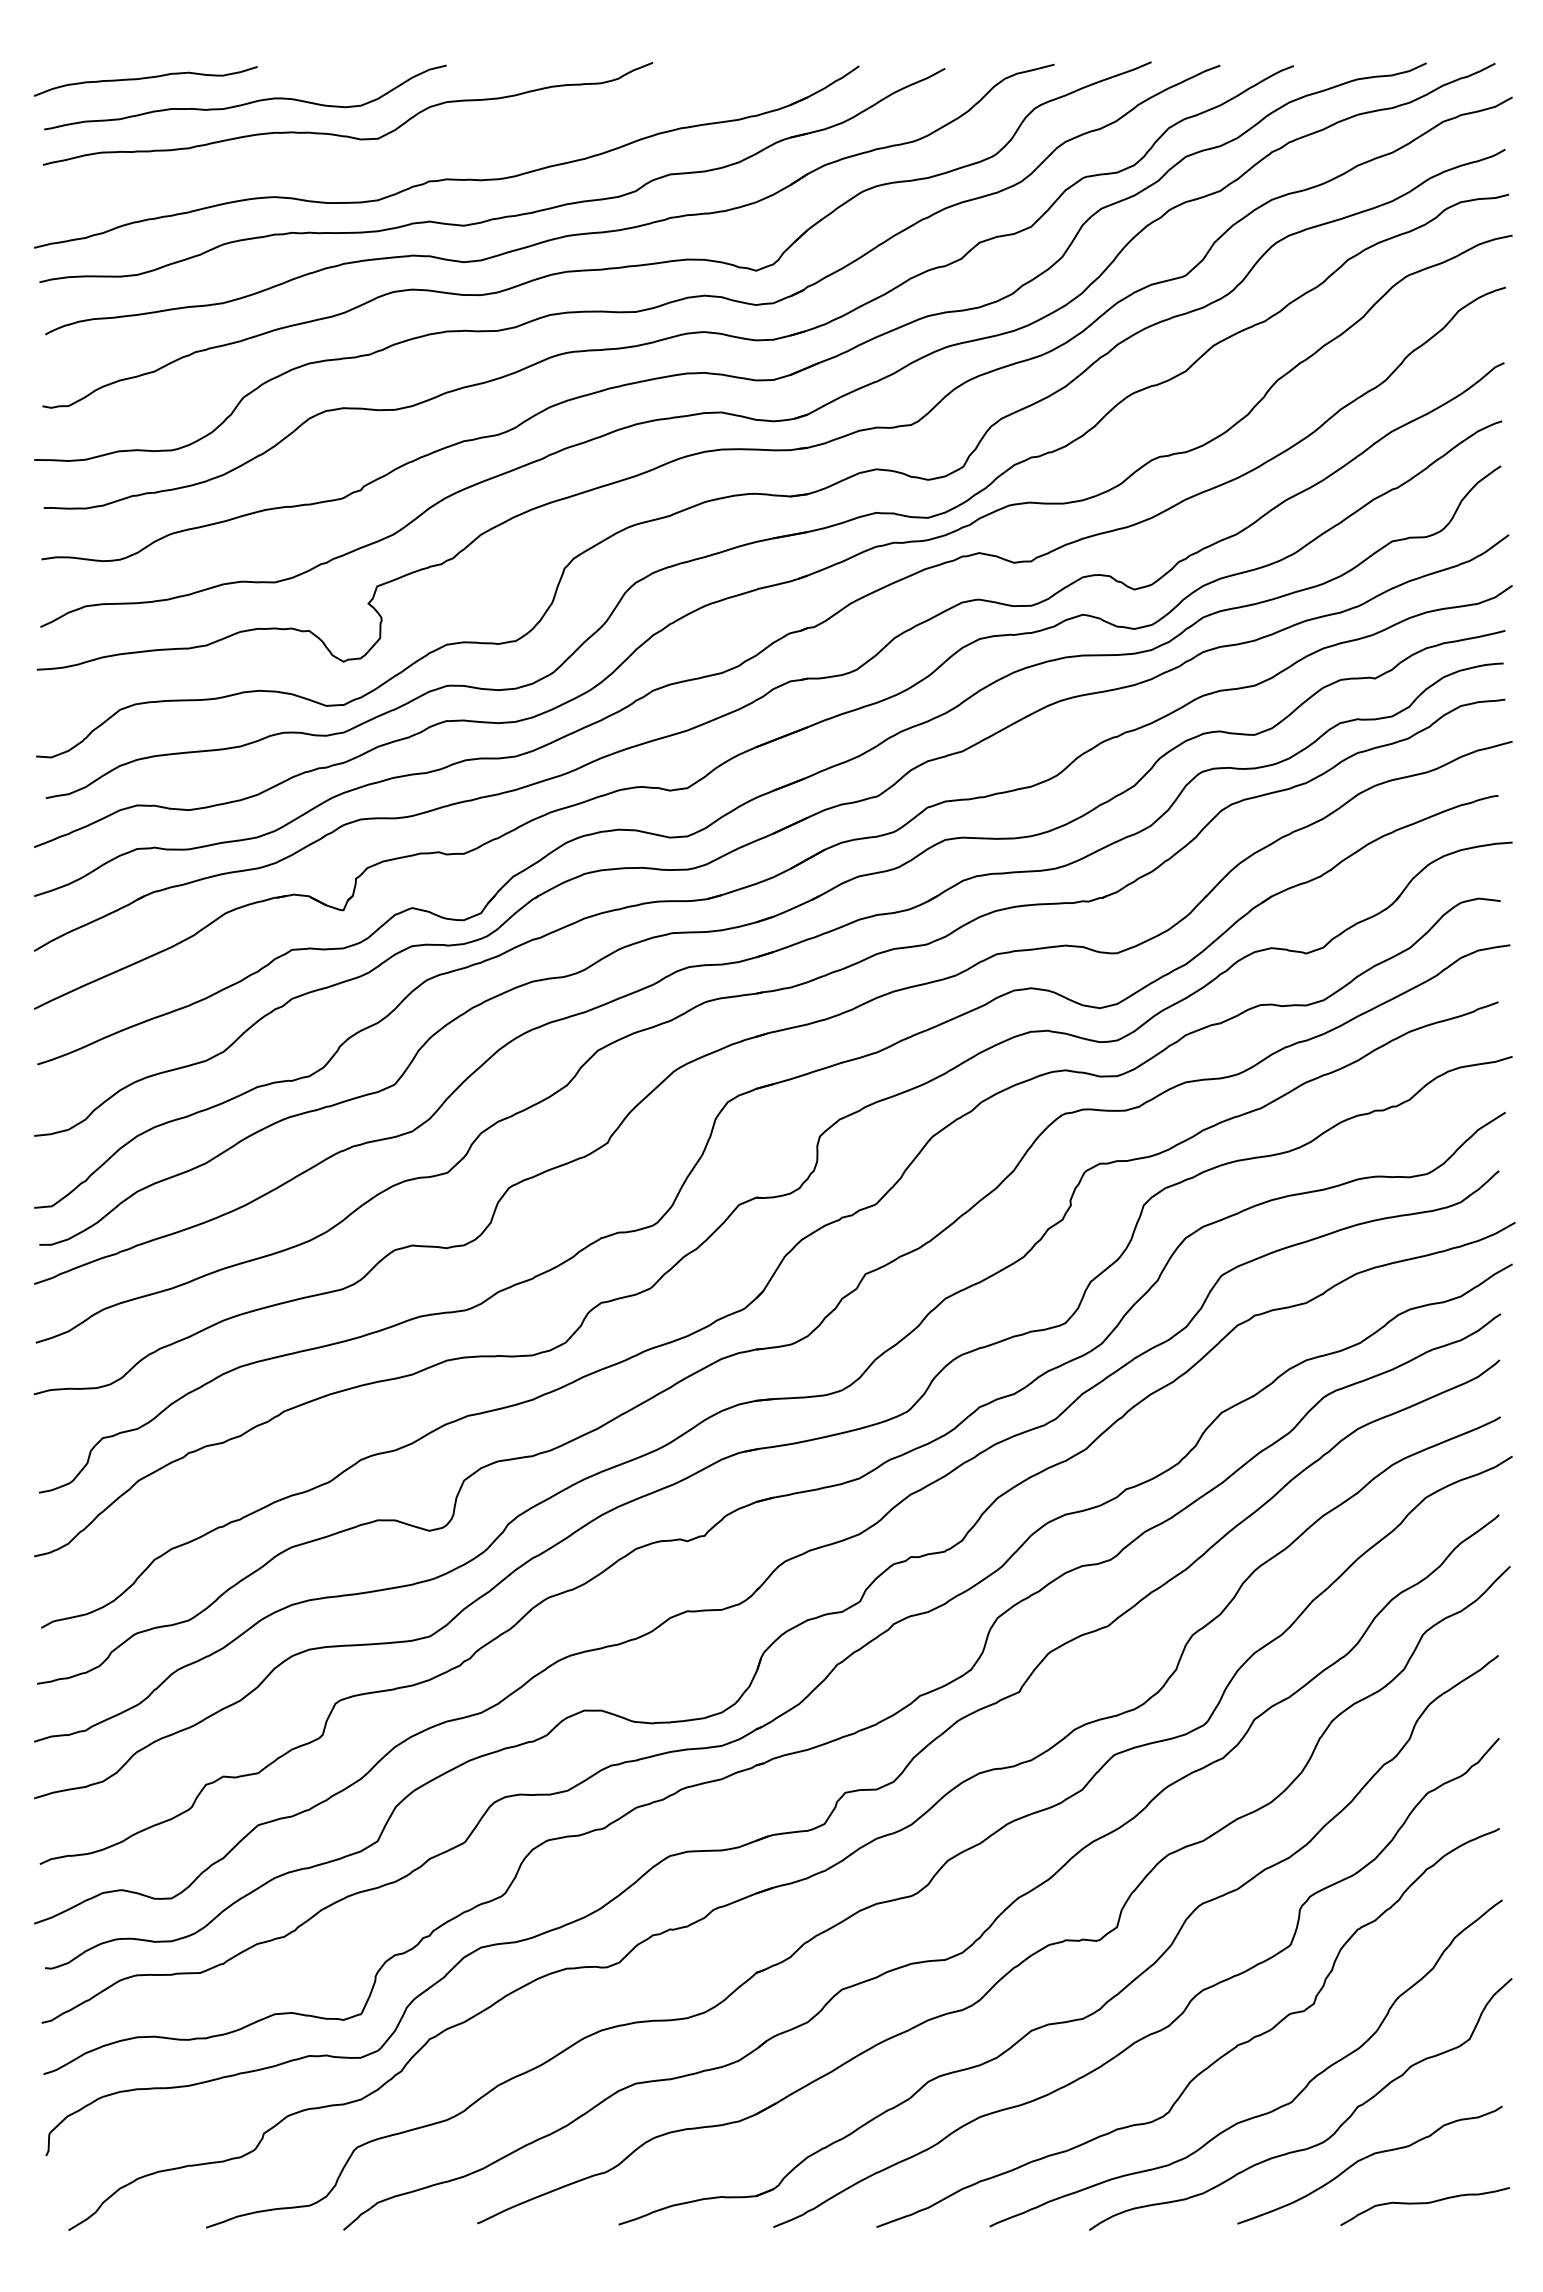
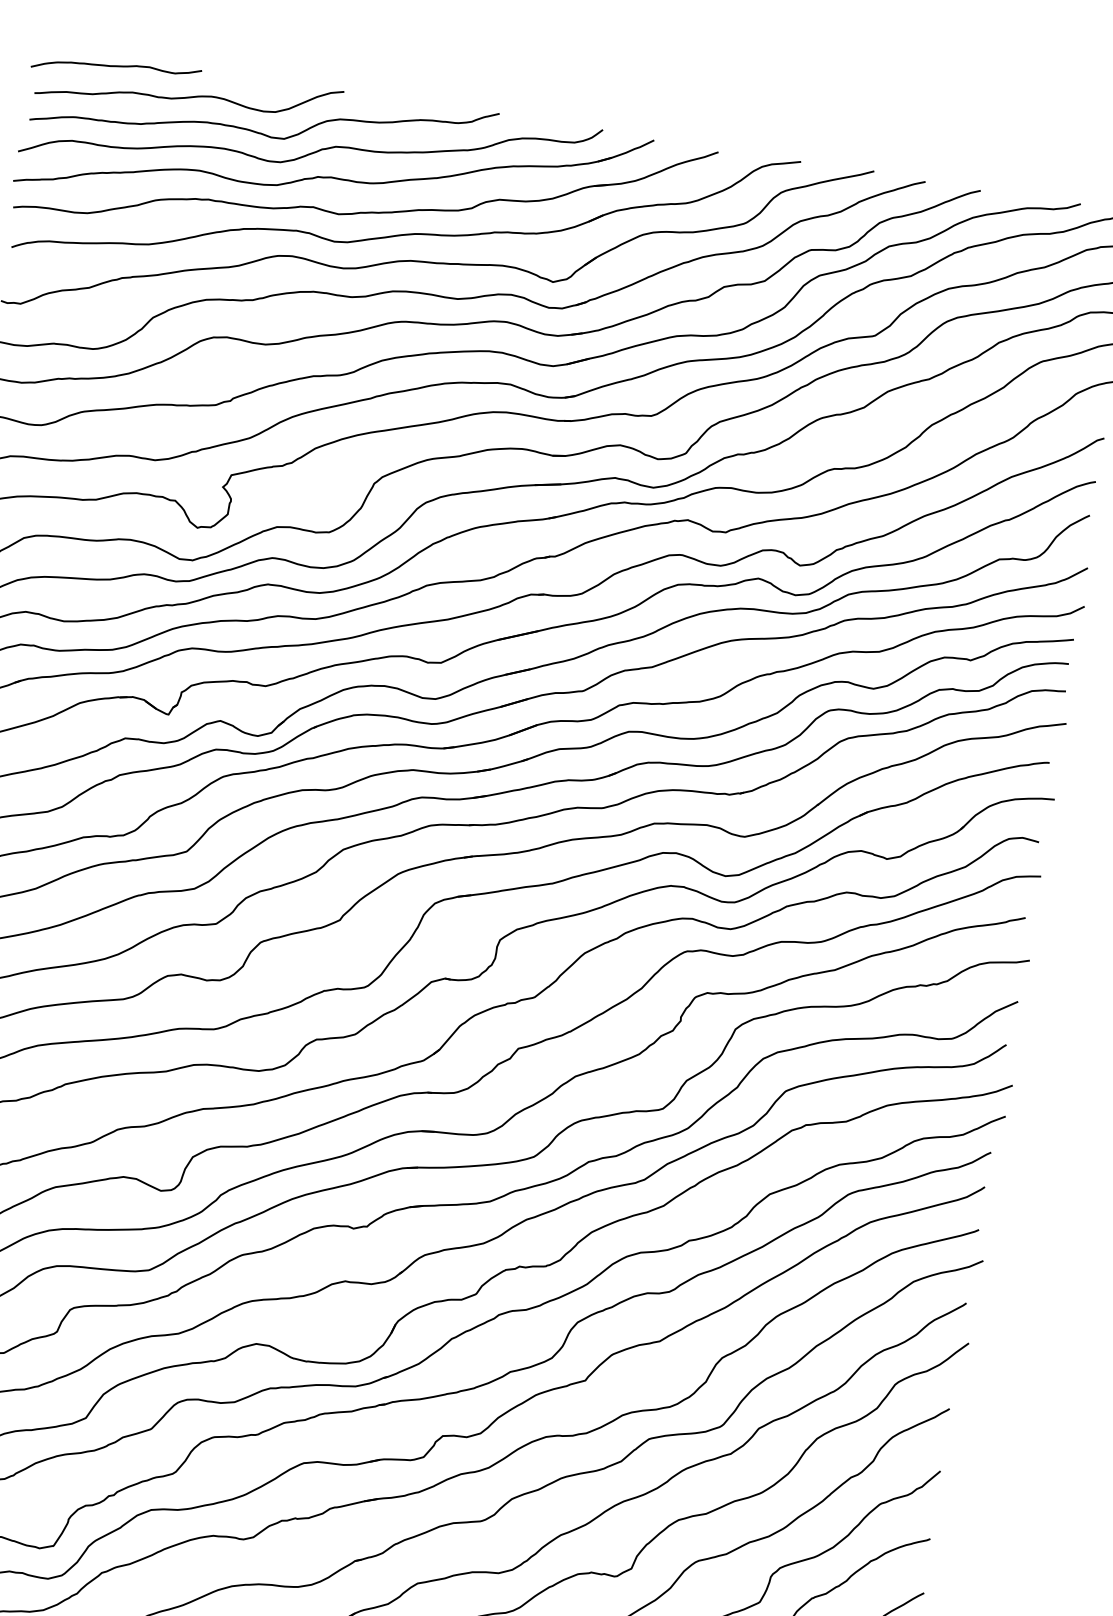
curve: (422, 147) -> (316, 150), added

